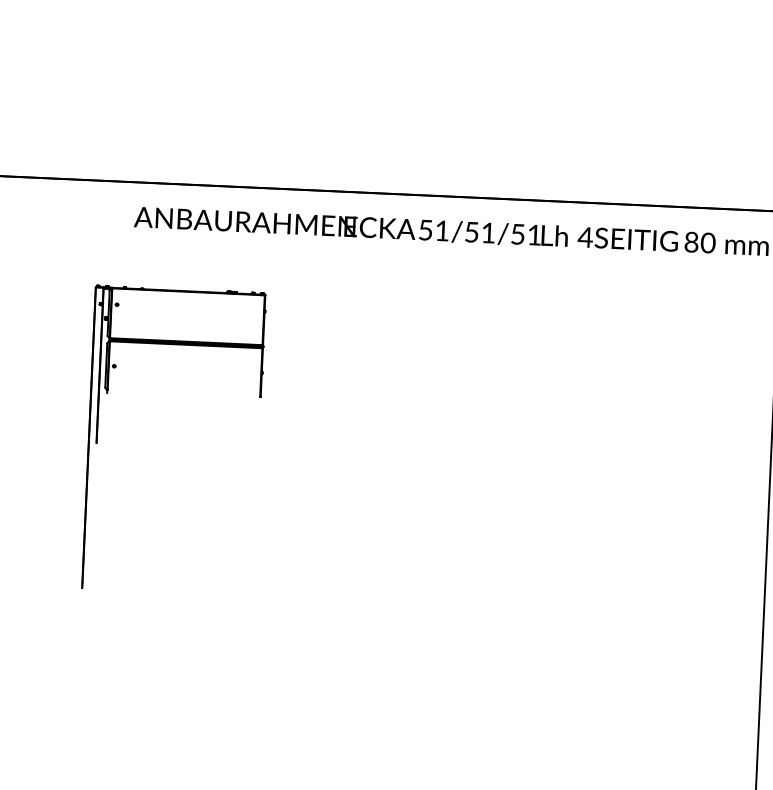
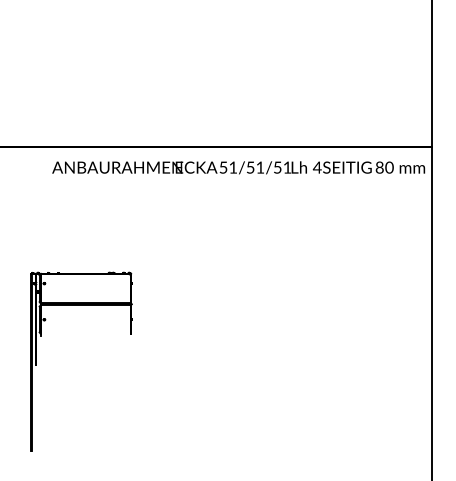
part: (97, 436) -> (36, 361), moved

